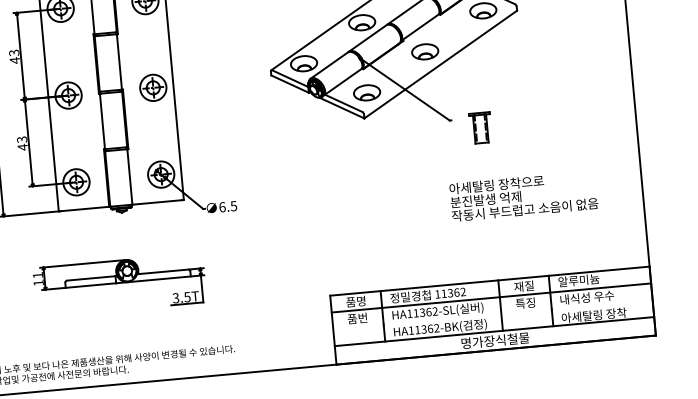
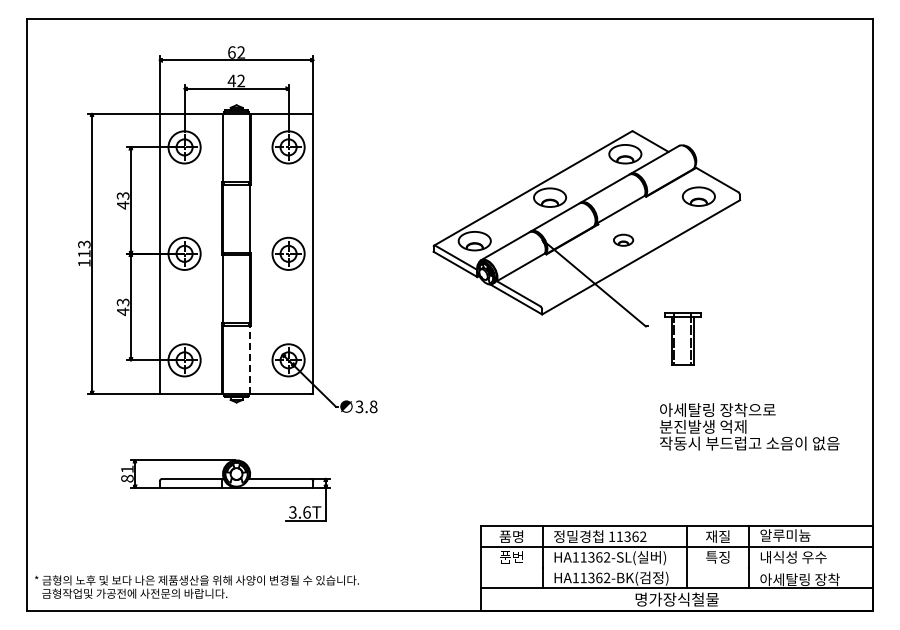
part: (425, 52) -> (623, 240), size x0.6
part: (367, 92) -> (548, 283), removed
part: (480, 128) -> (682, 339), size x1.4
line: (130, 176) -> (250, 359), solid -> dashed
text: (523, 195) -> (749, 426), moved
text: (228, 206) -> (366, 406), 6.5 -> 3.8
text: (38, 282) -> (127, 478), 11 -> 81
text: (187, 297) -> (306, 512), 3.5T -> 3.6T

